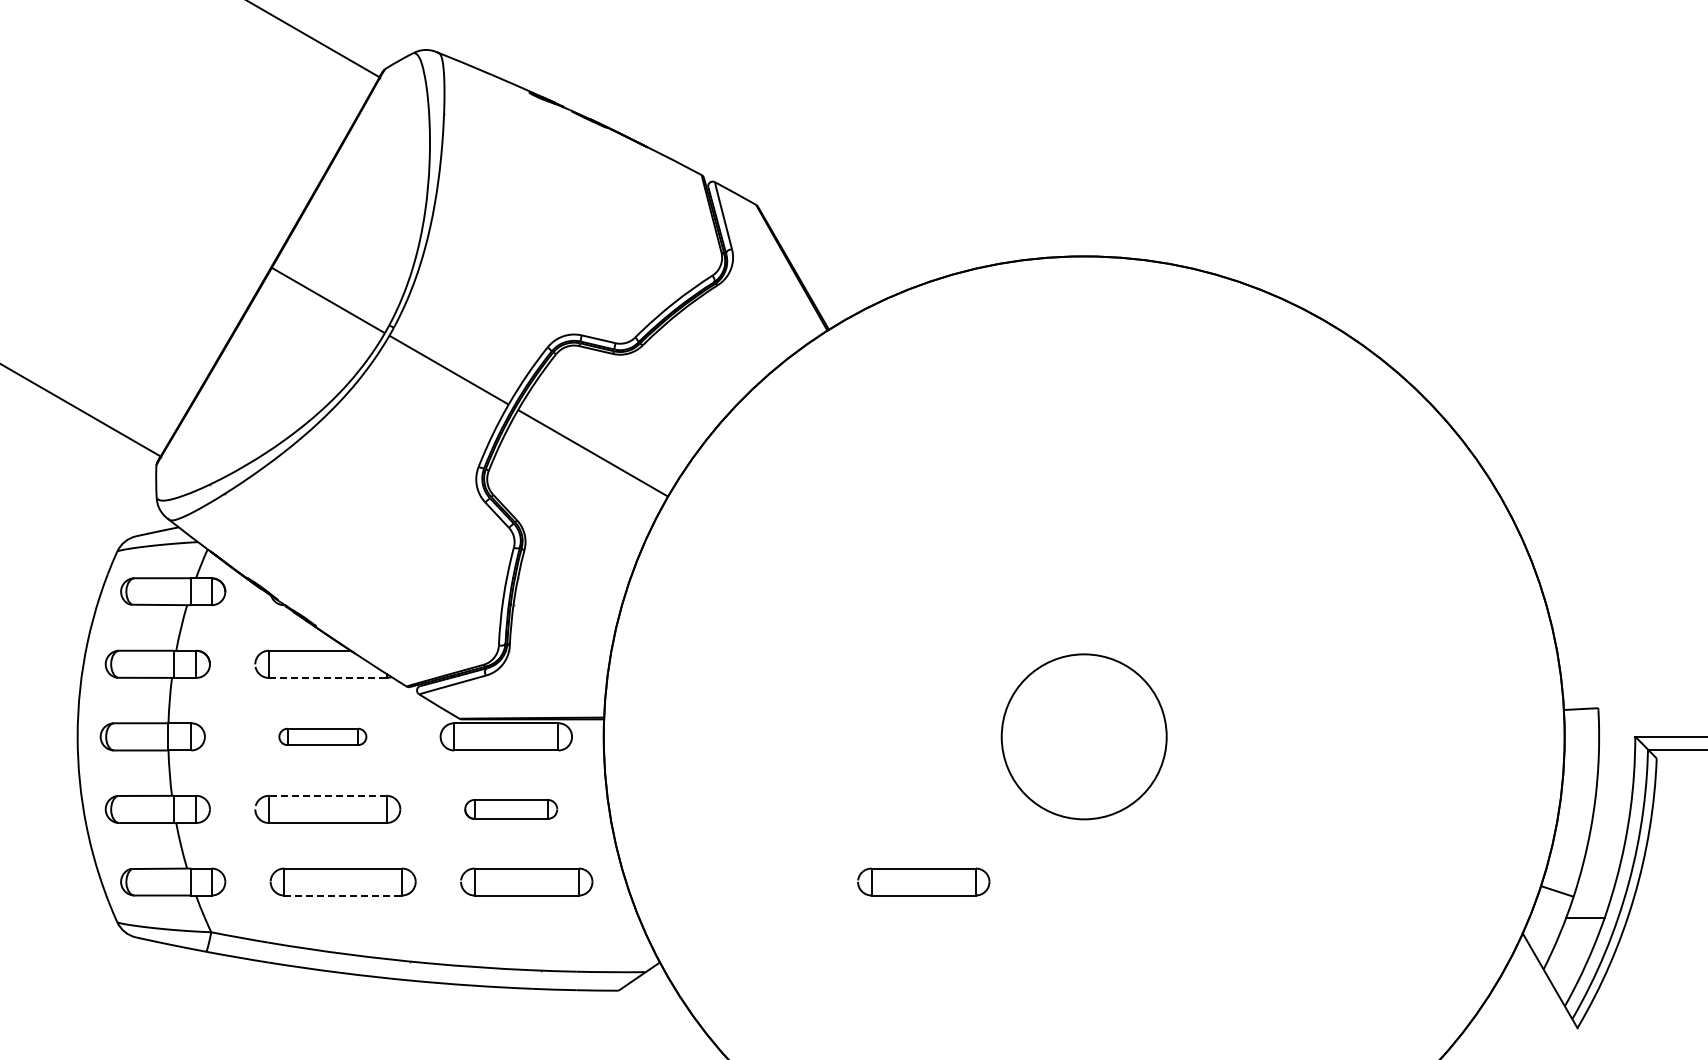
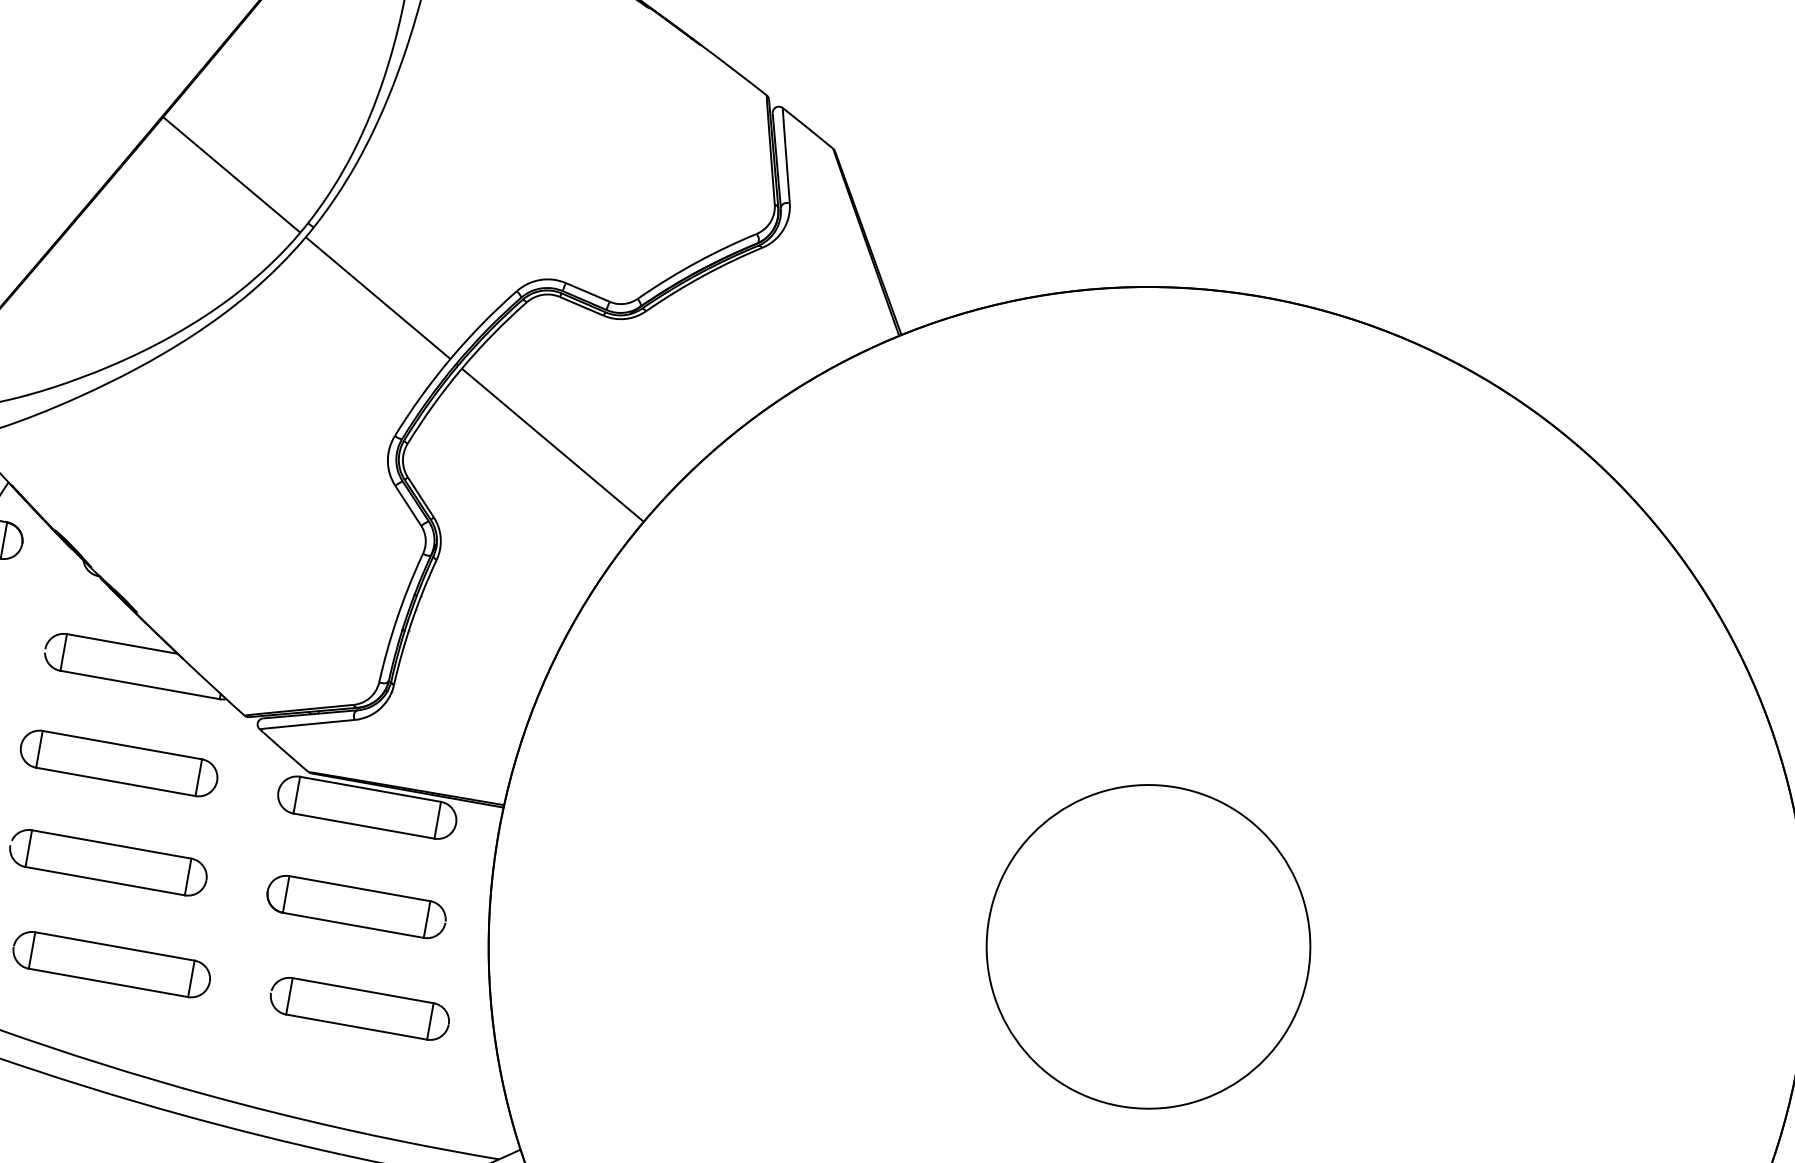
line: (327, 677) -> (139, 684), dashed -> solid
part: (322, 736) -> (118, 762), size x1.67
circle: (1084, 736) -> (1148, 946), size x1.43
line: (327, 795) -> (111, 843), dashed -> solid
part: (510, 809) -> (355, 906), size x1.43
part: (923, 881) -> (896, 1103), removed
line: (343, 895) -> (108, 982), dashed -> solid

